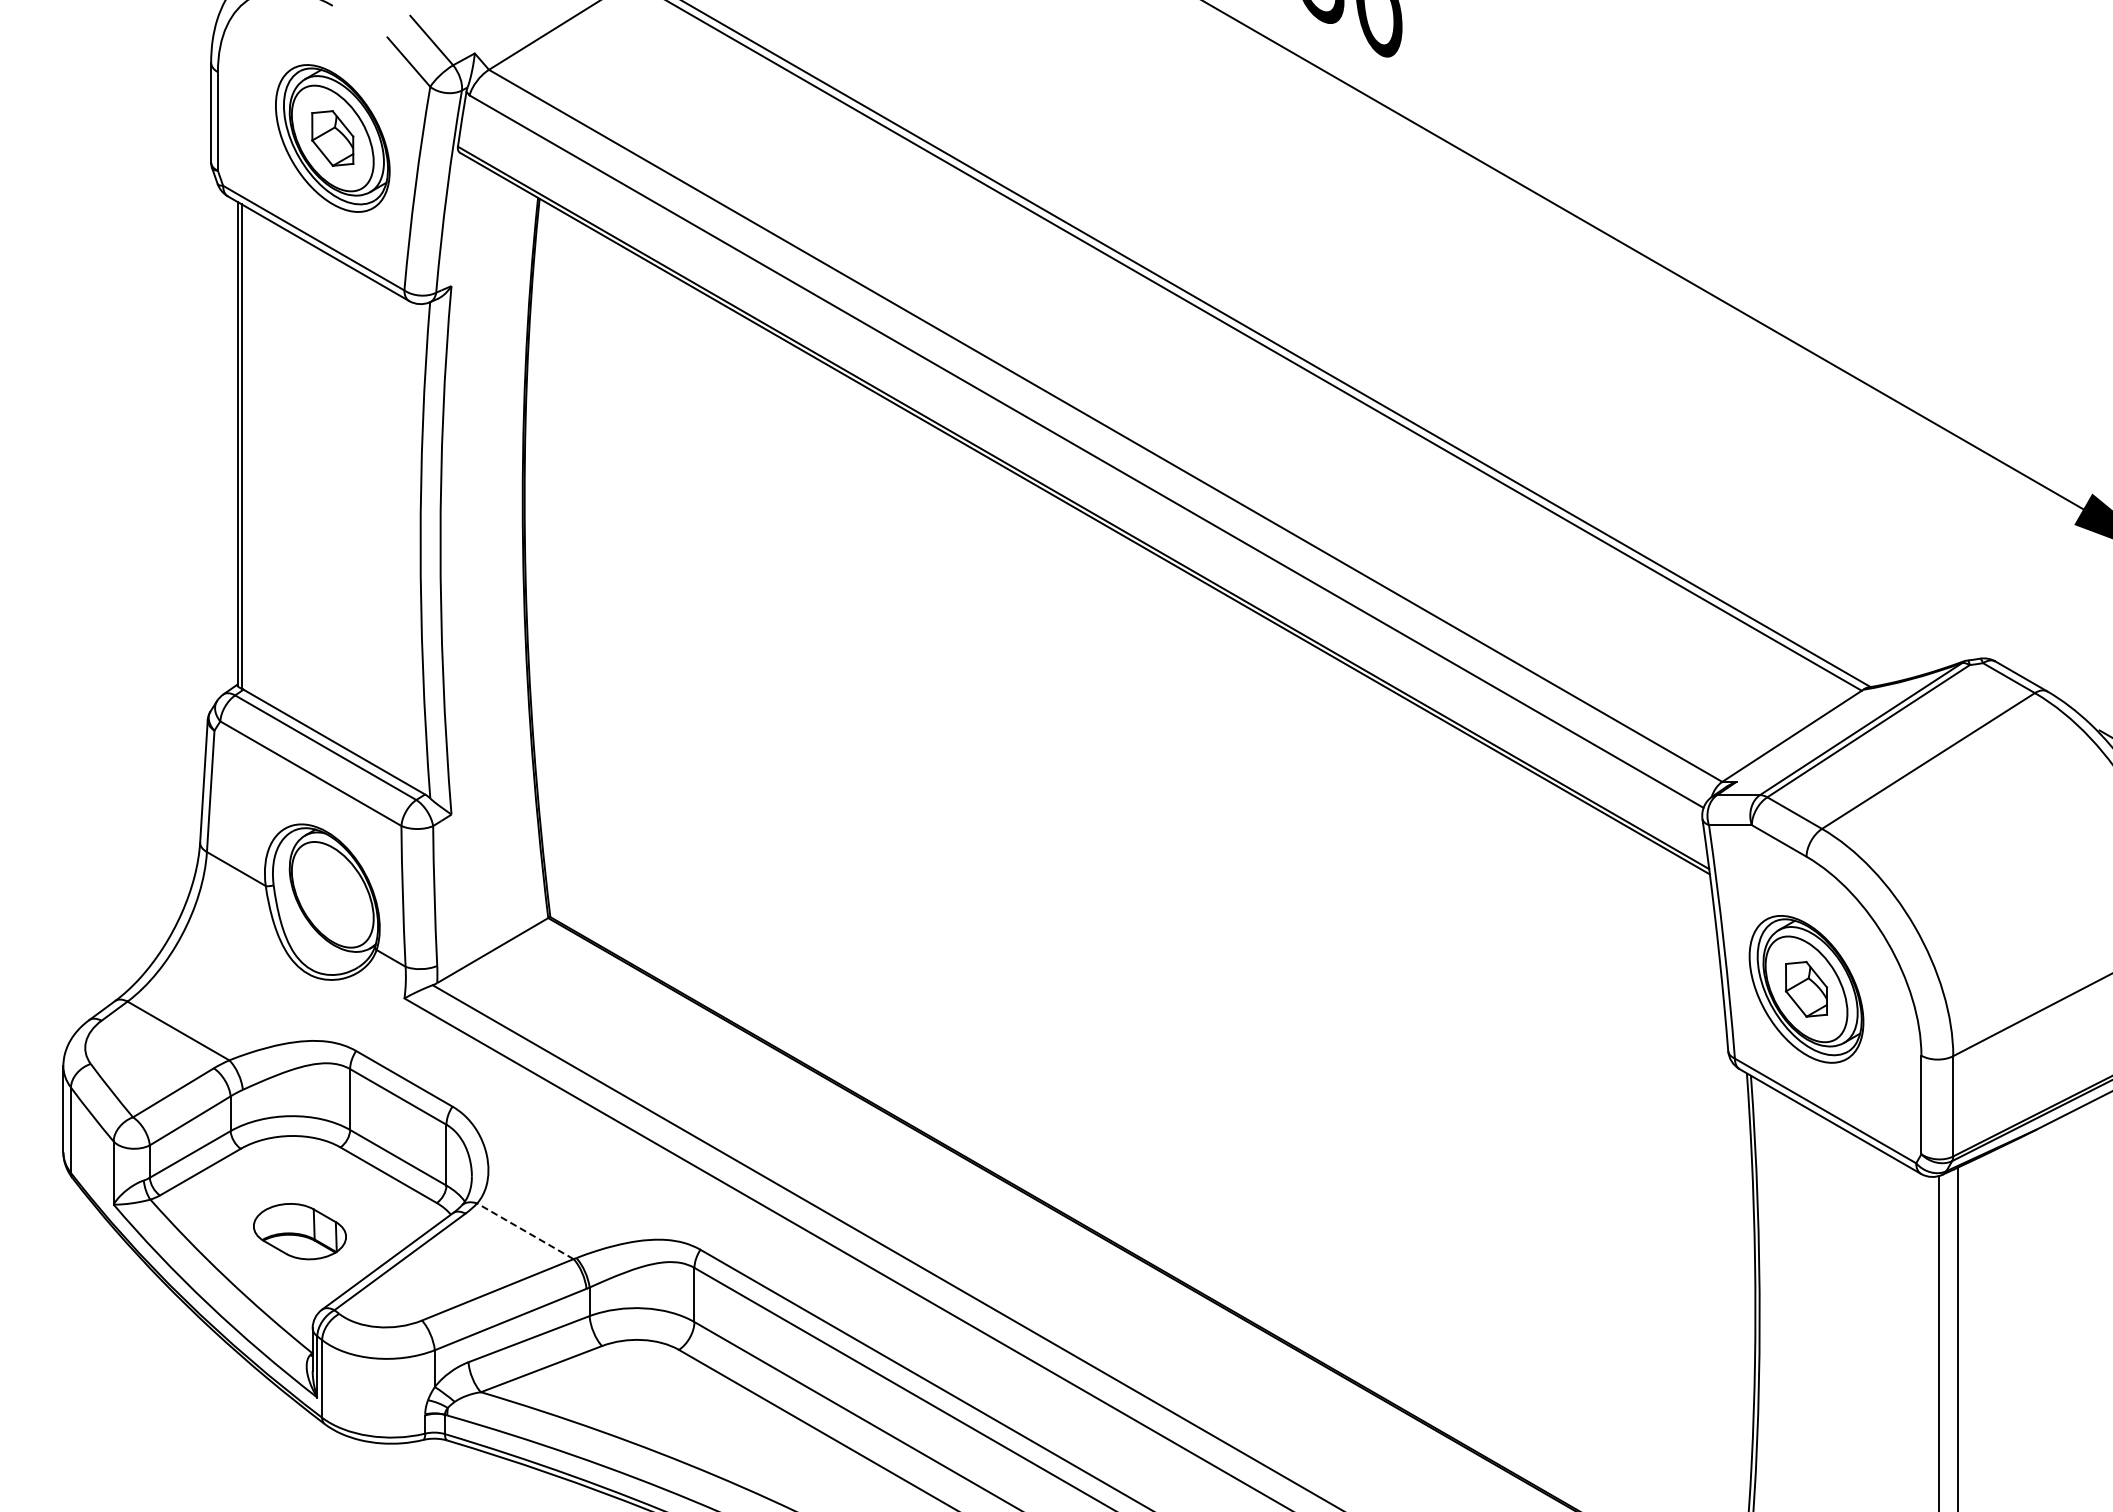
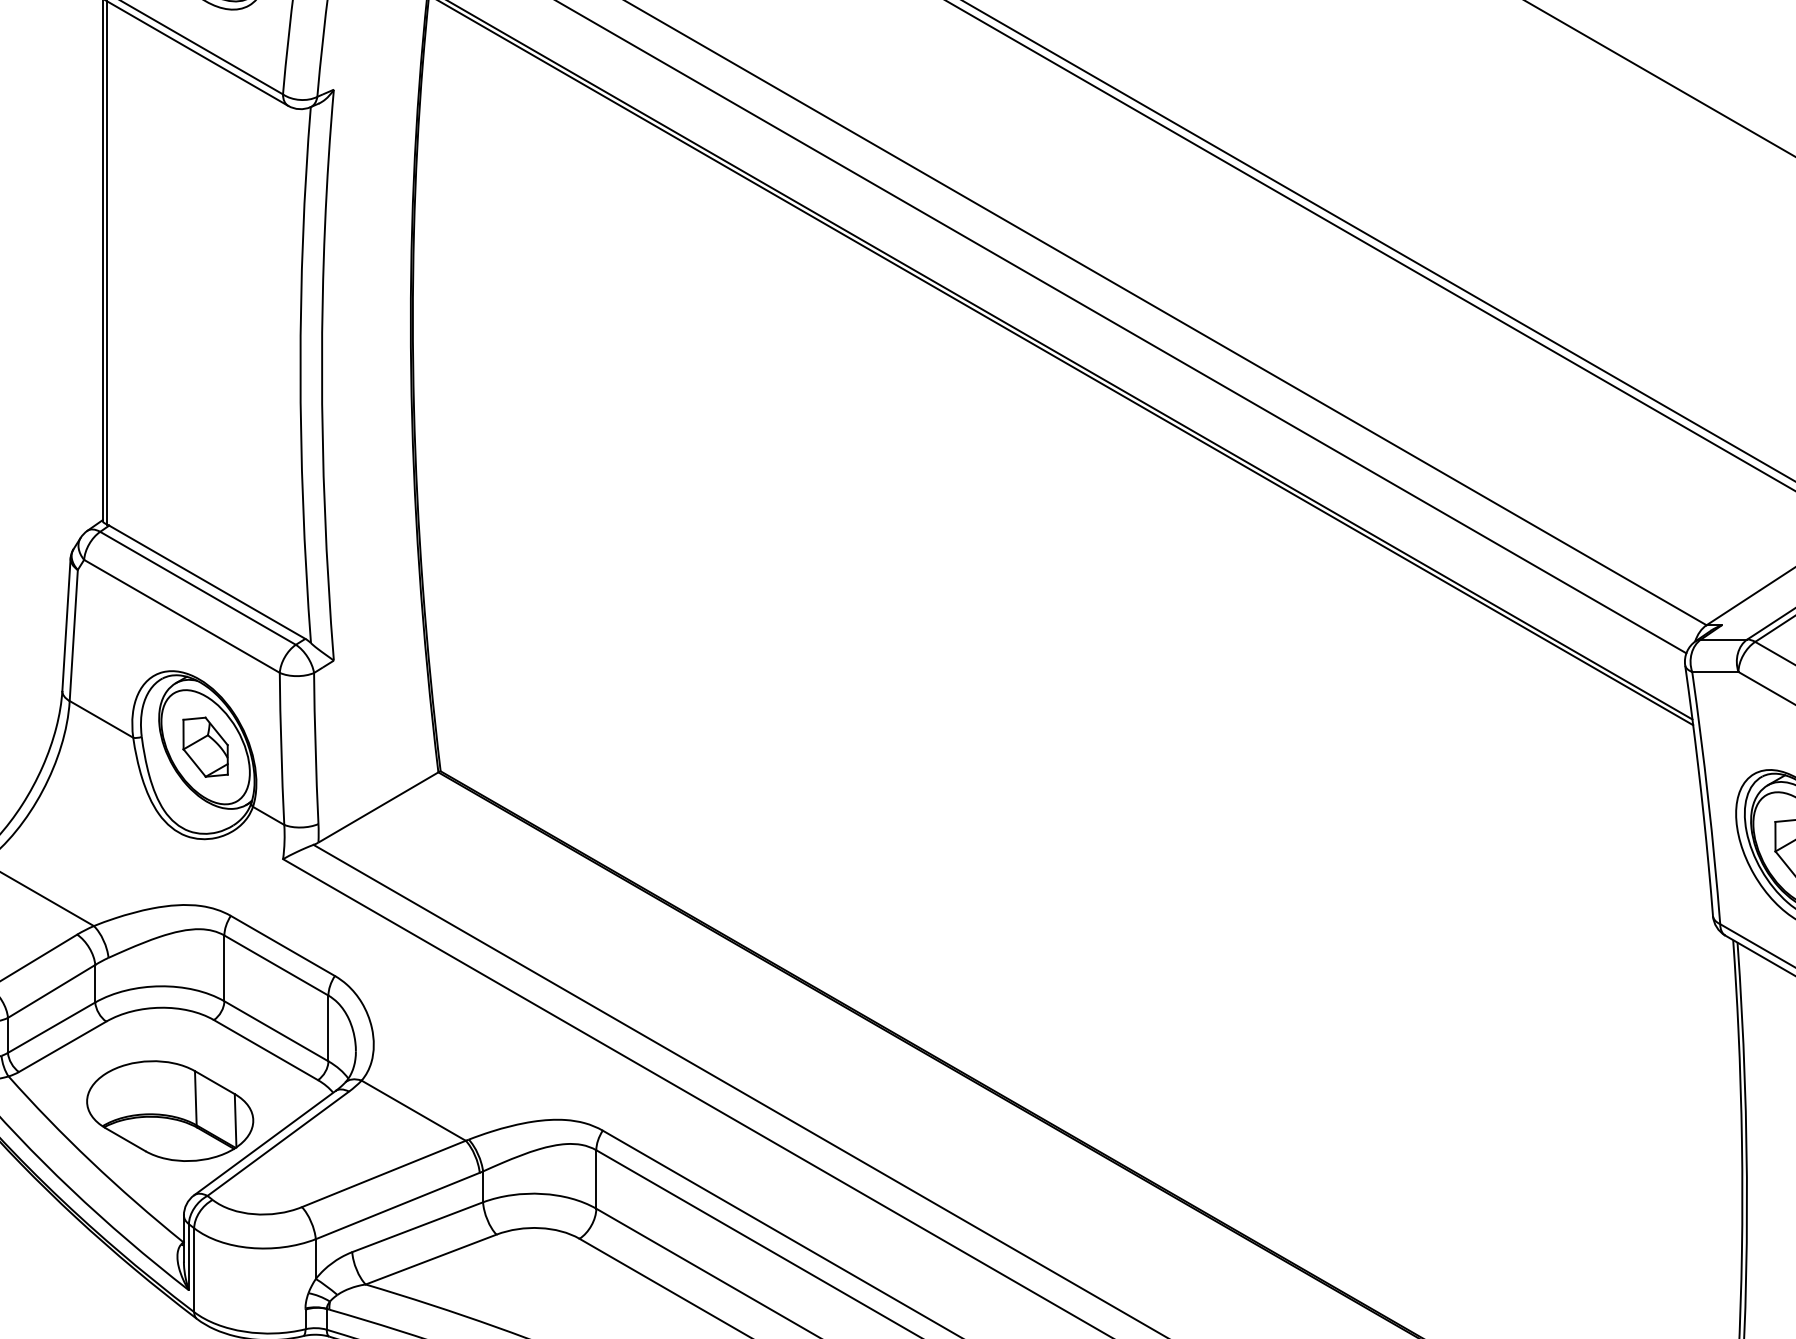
part: (332, 894) -> (205, 746), added
part: (299, 1231) -> (169, 1110), size x1.67
line: (525, 1231) -> (413, 1110), dashed -> solid

